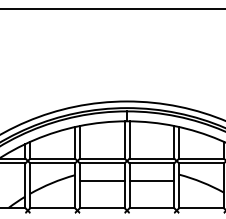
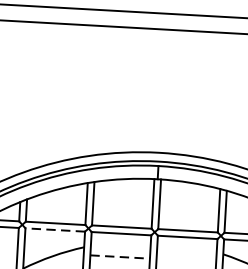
line: (52, 163) -> (54, 230), solid -> dashed
line: (102, 180) -> (120, 256), solid -> dashed
line: (151, 180) -> (185, 260), removed

